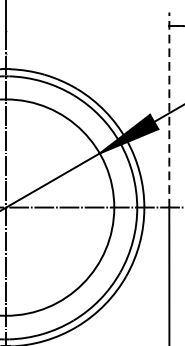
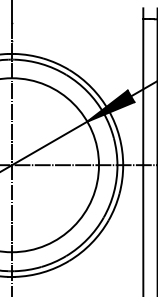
line: (169, 109) -> (143, 86), dashed -> solid

